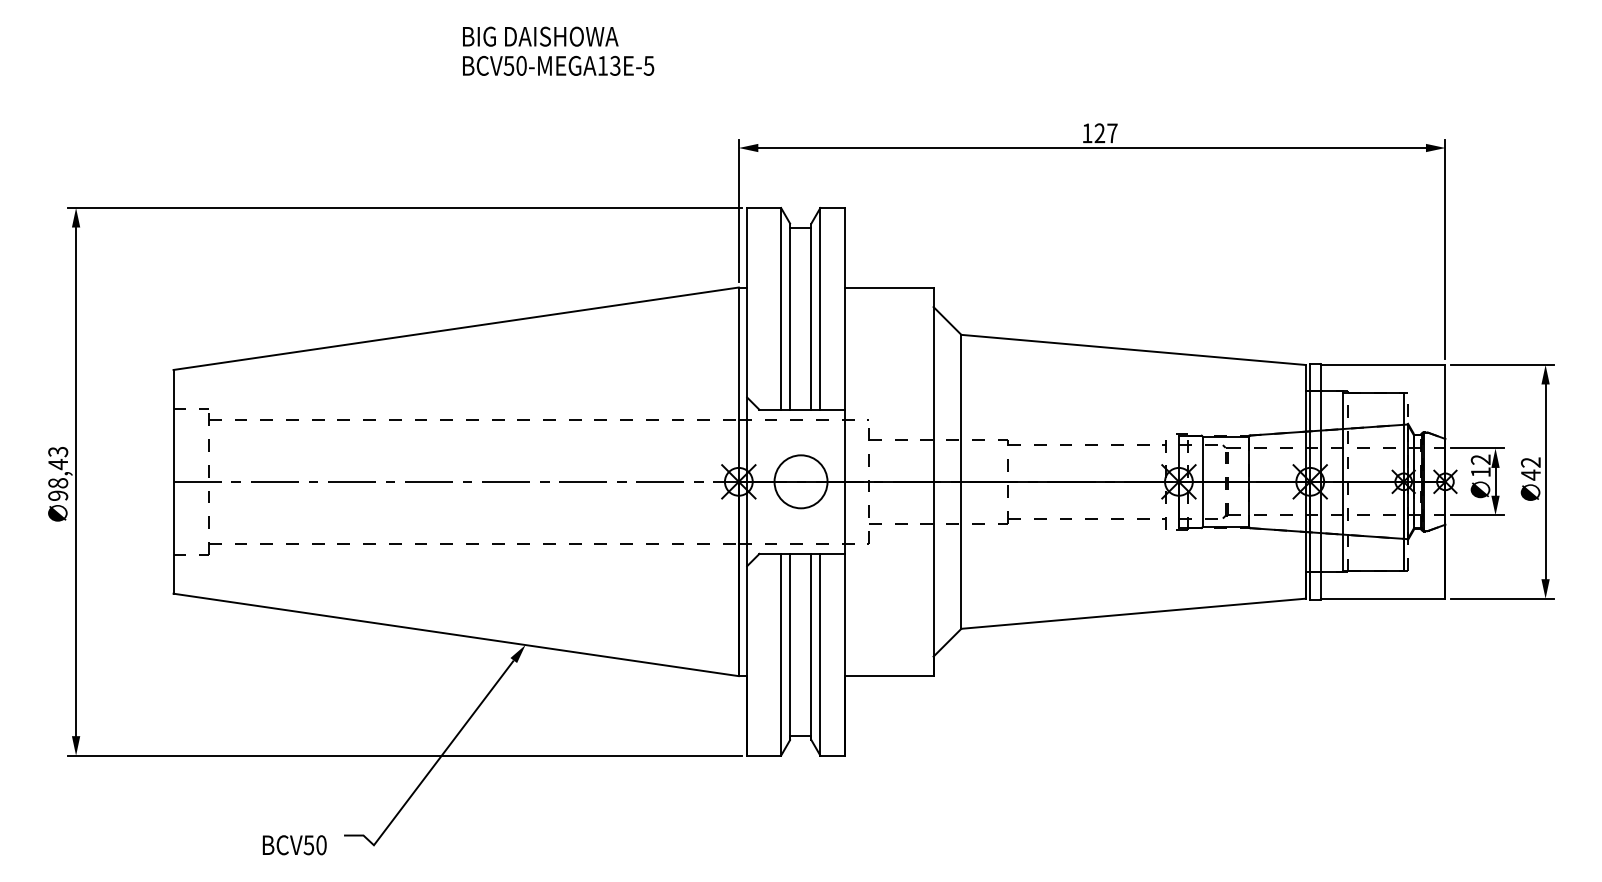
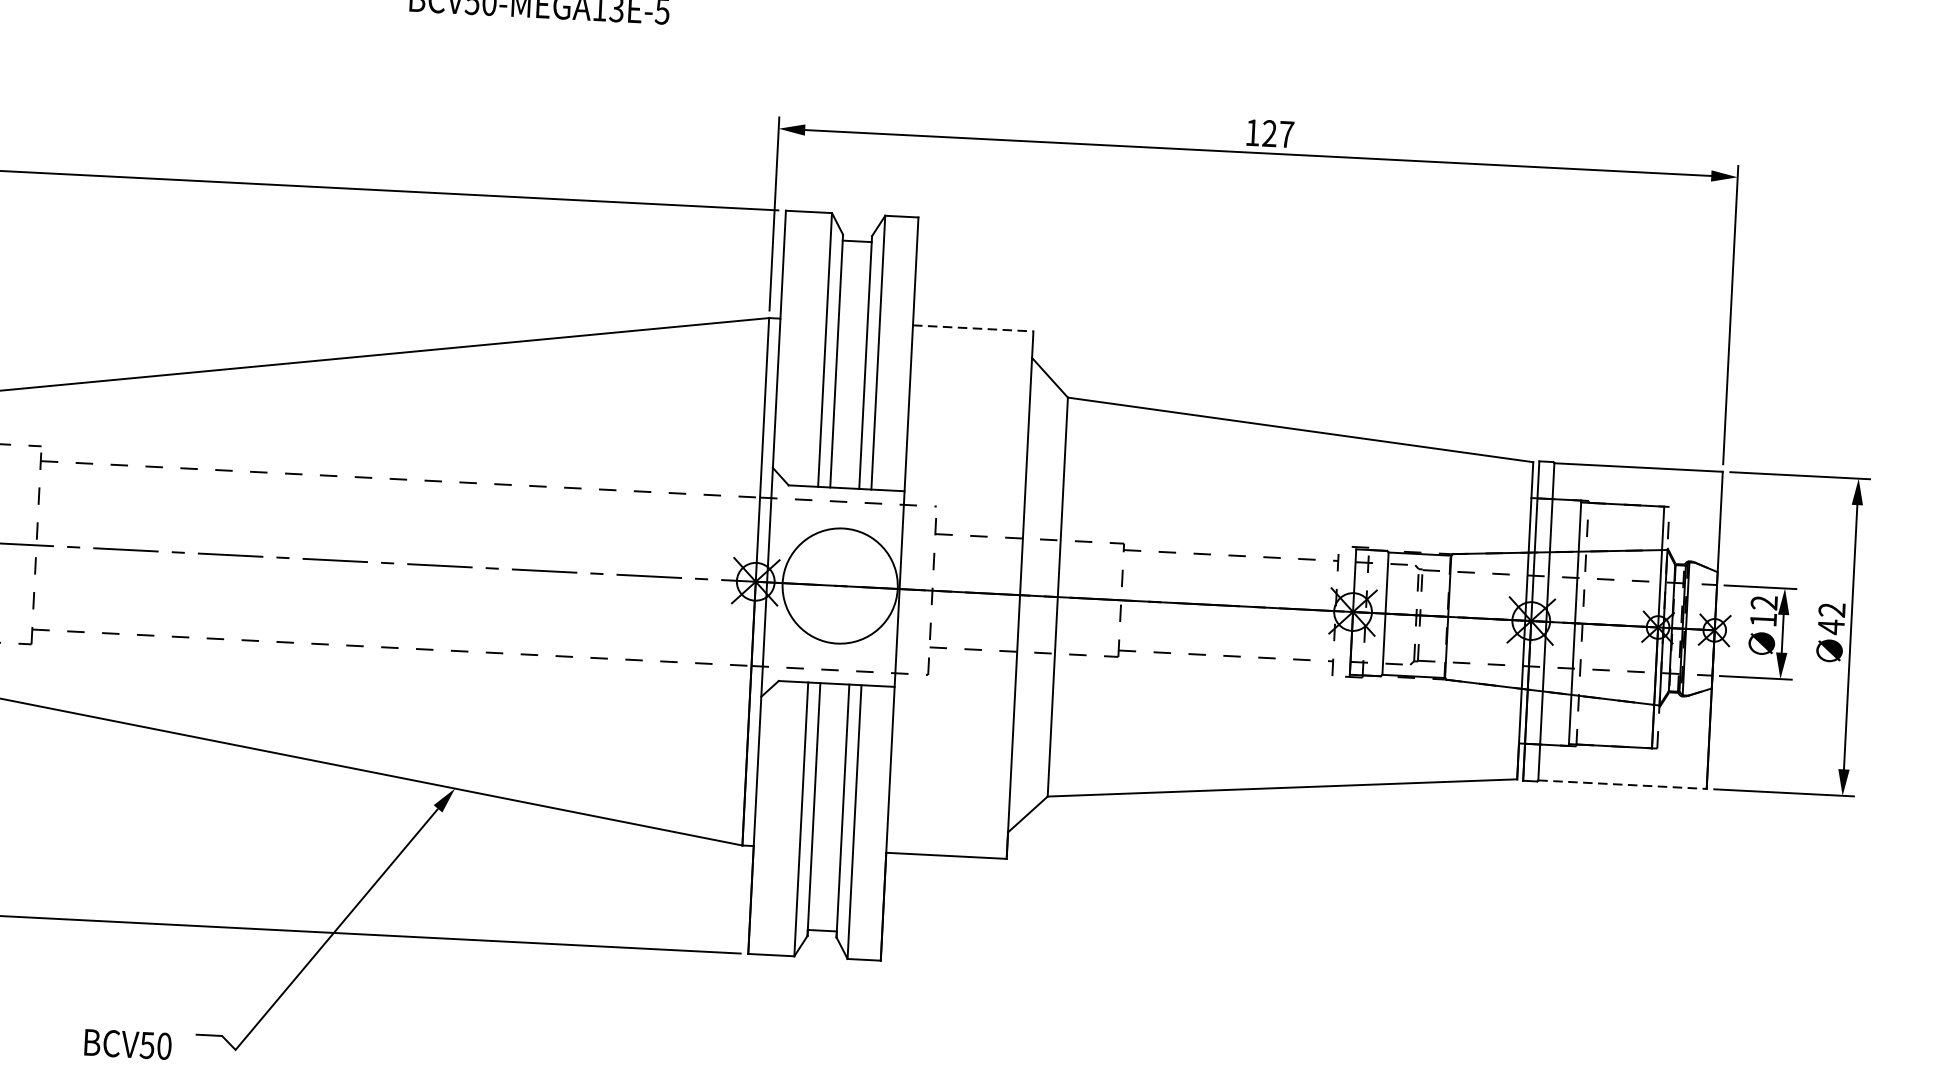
line: (889, 287) -> (973, 328), solid -> dashed
circle: (800, 481) -> (839, 585), size x1.6
line: (1383, 598) -> (1622, 784), solid -> dashed

